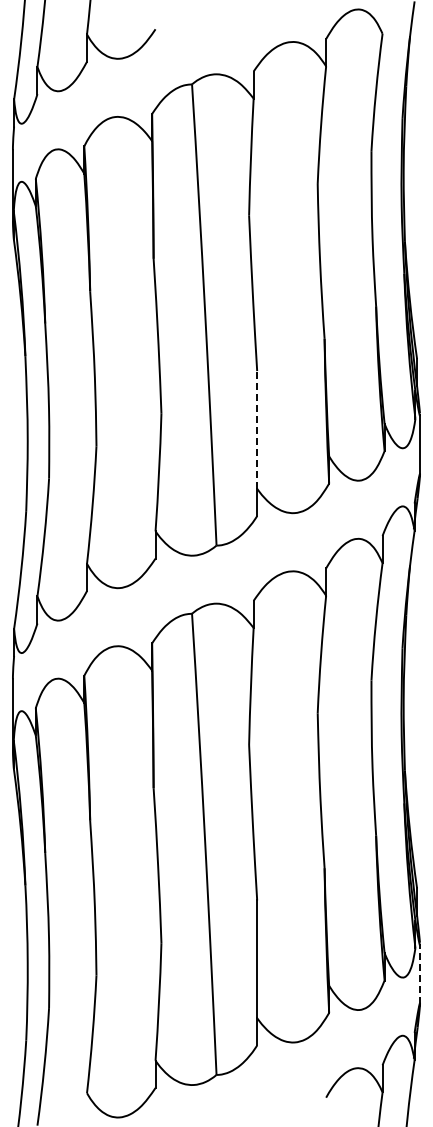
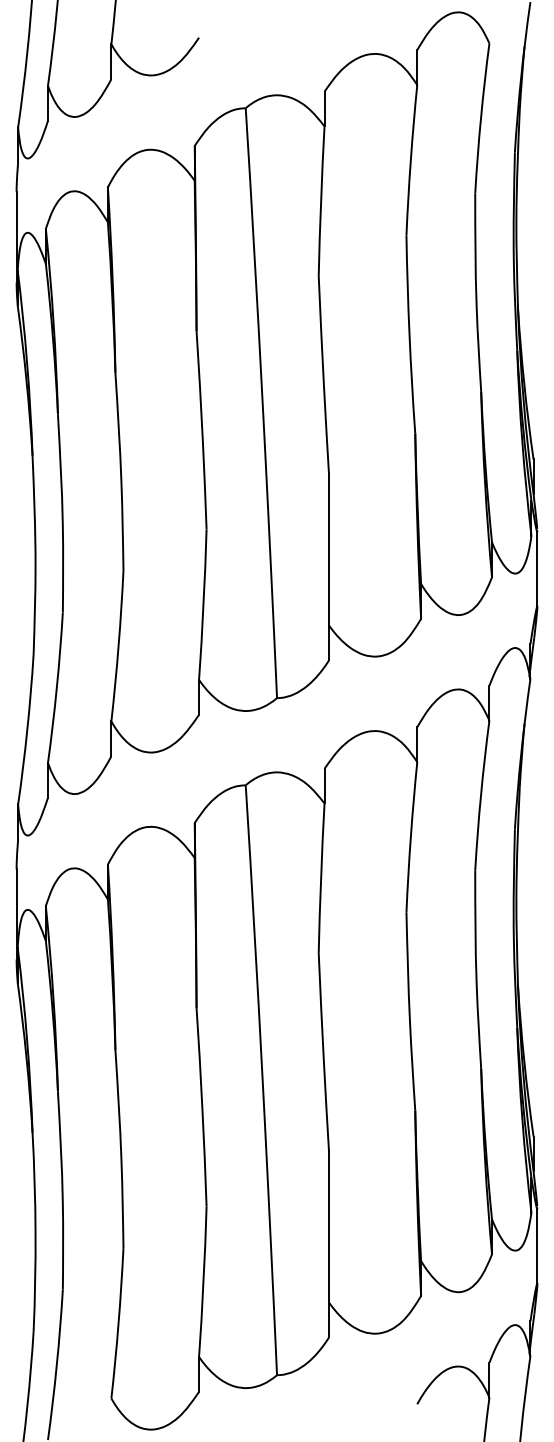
line: (257, 429) -> (329, 549), dashed -> solid
line: (420, 973) -> (537, 1245), dashed -> solid

